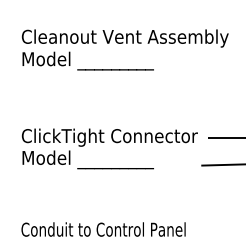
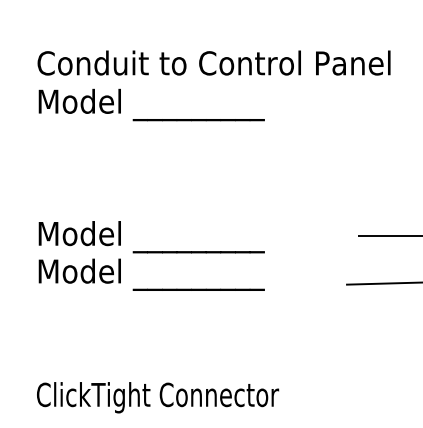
text: (130, 38) -> (224, 66), Cleanout Vent Assembly -> Conduit to Control Panel
text: (109, 137) -> (188, 236), ClickTight Connector -> Model _________
text: (108, 231) -> (186, 397), Conduit to Control Panel -> ClickTight Connector

